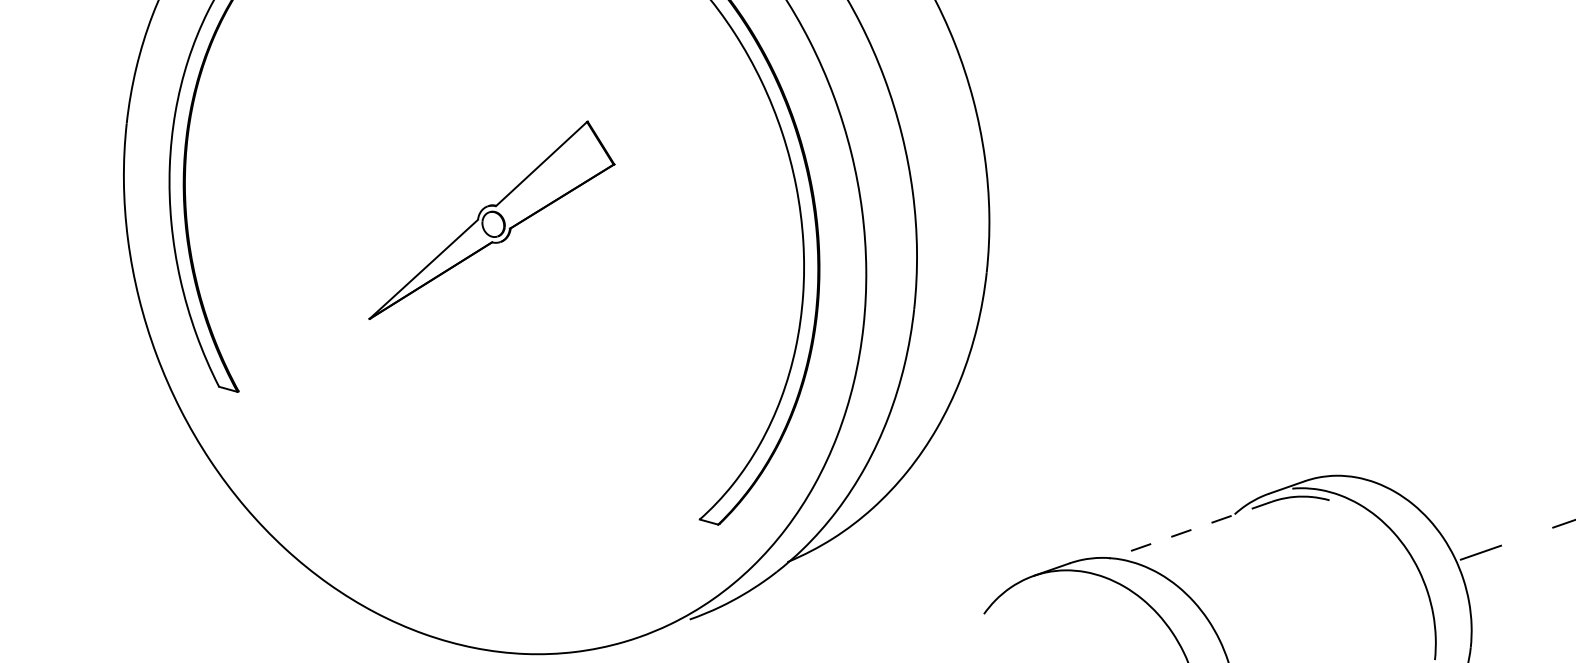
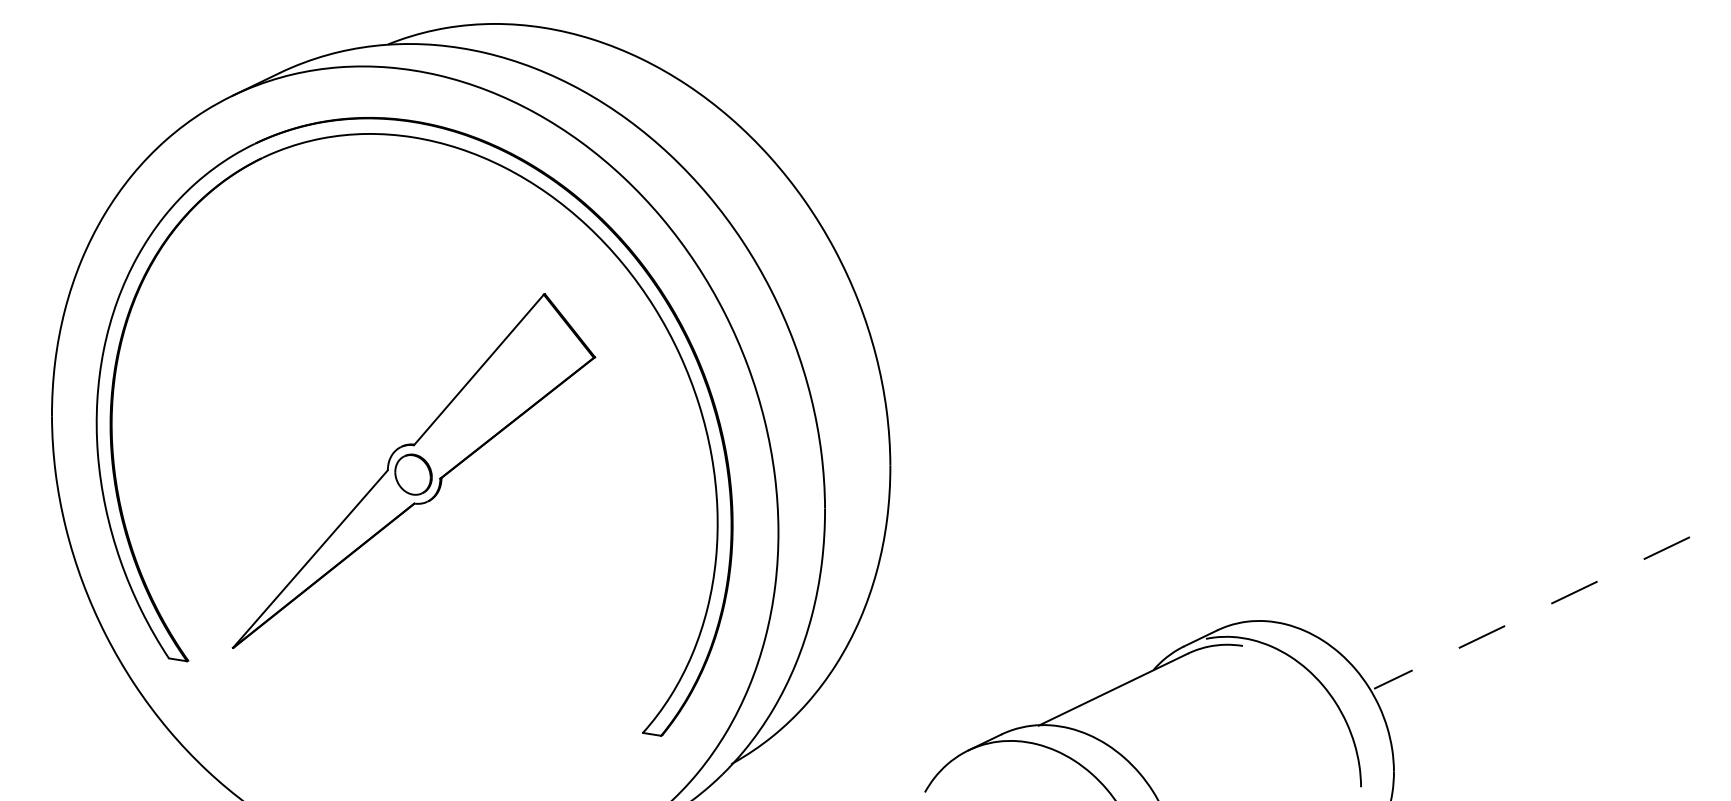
part: (493, 221) -> (413, 470), size x1.67
line: (1190, 530) -> (1113, 689), dashed -> solid

